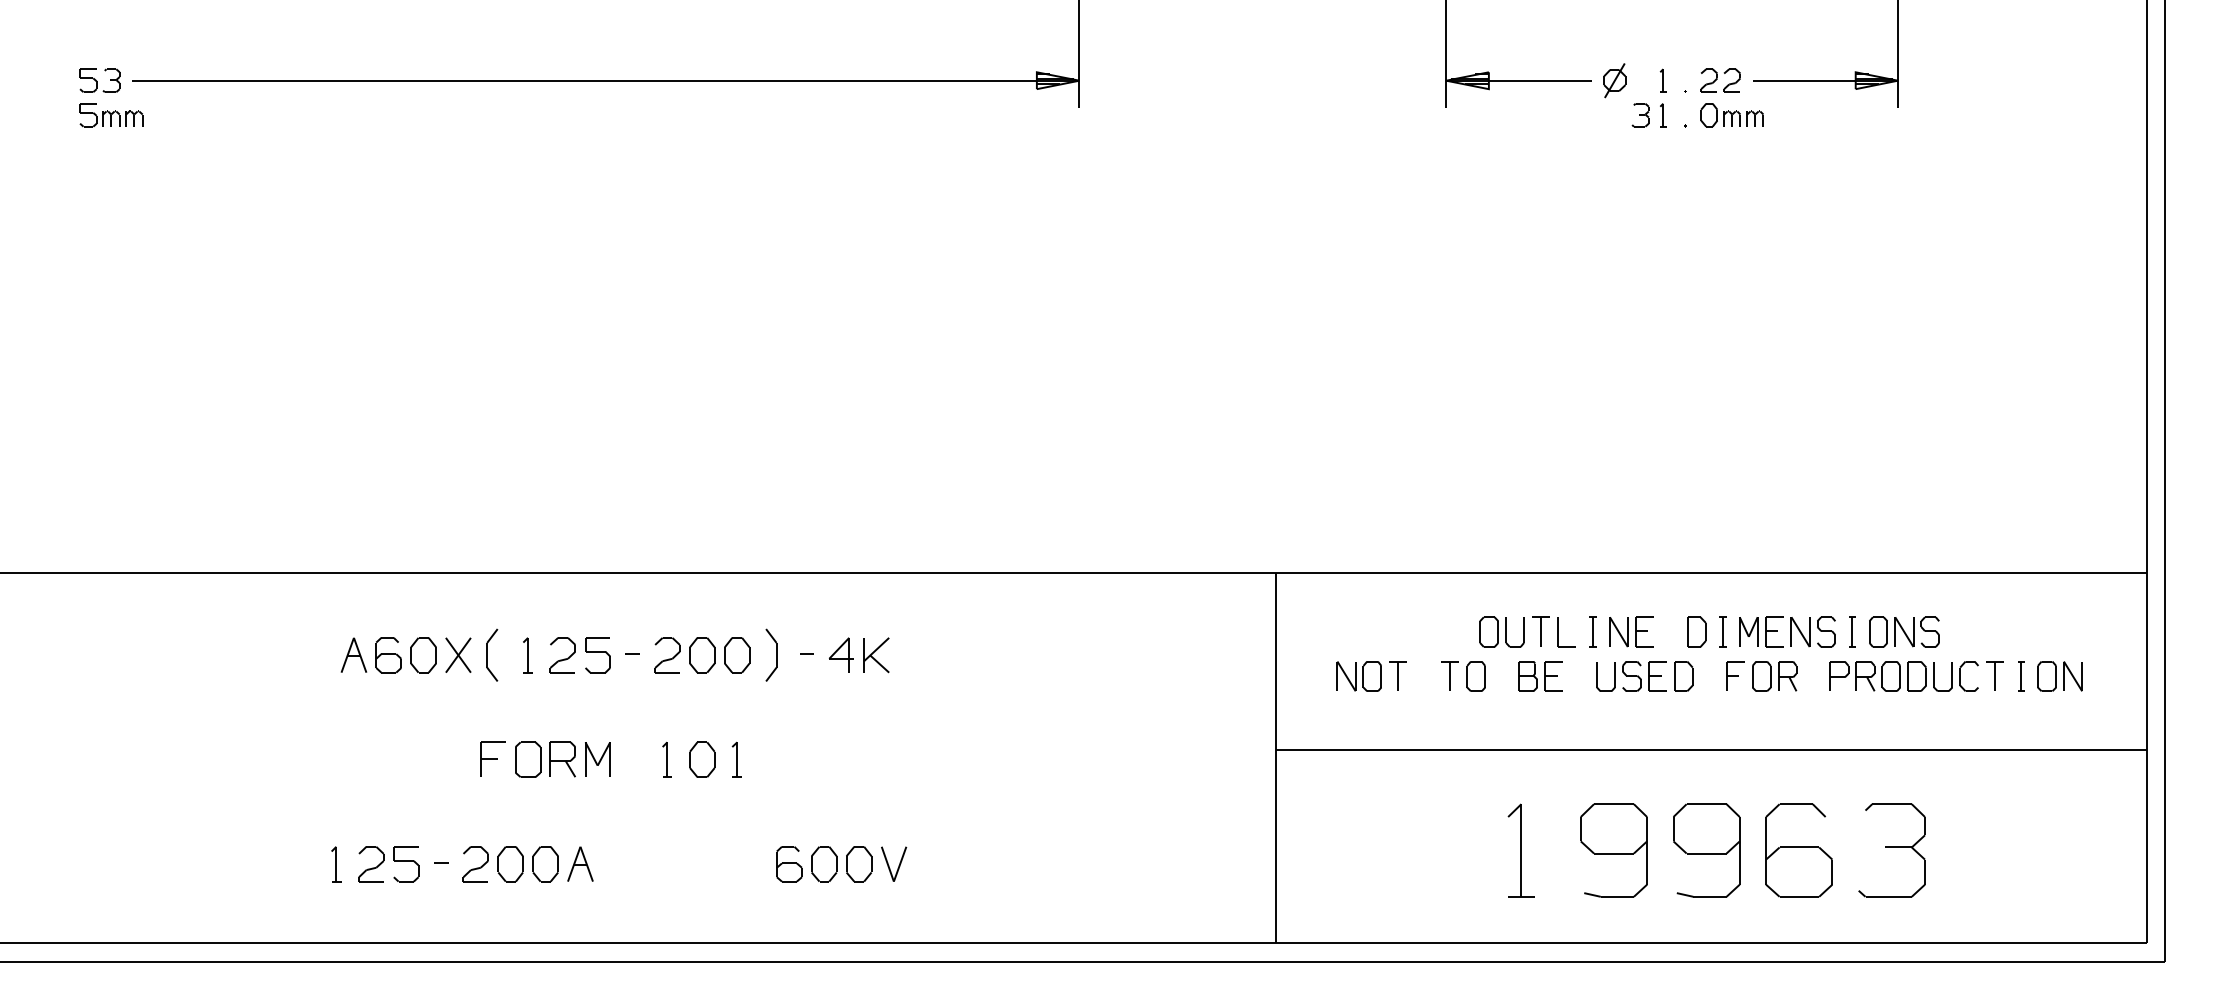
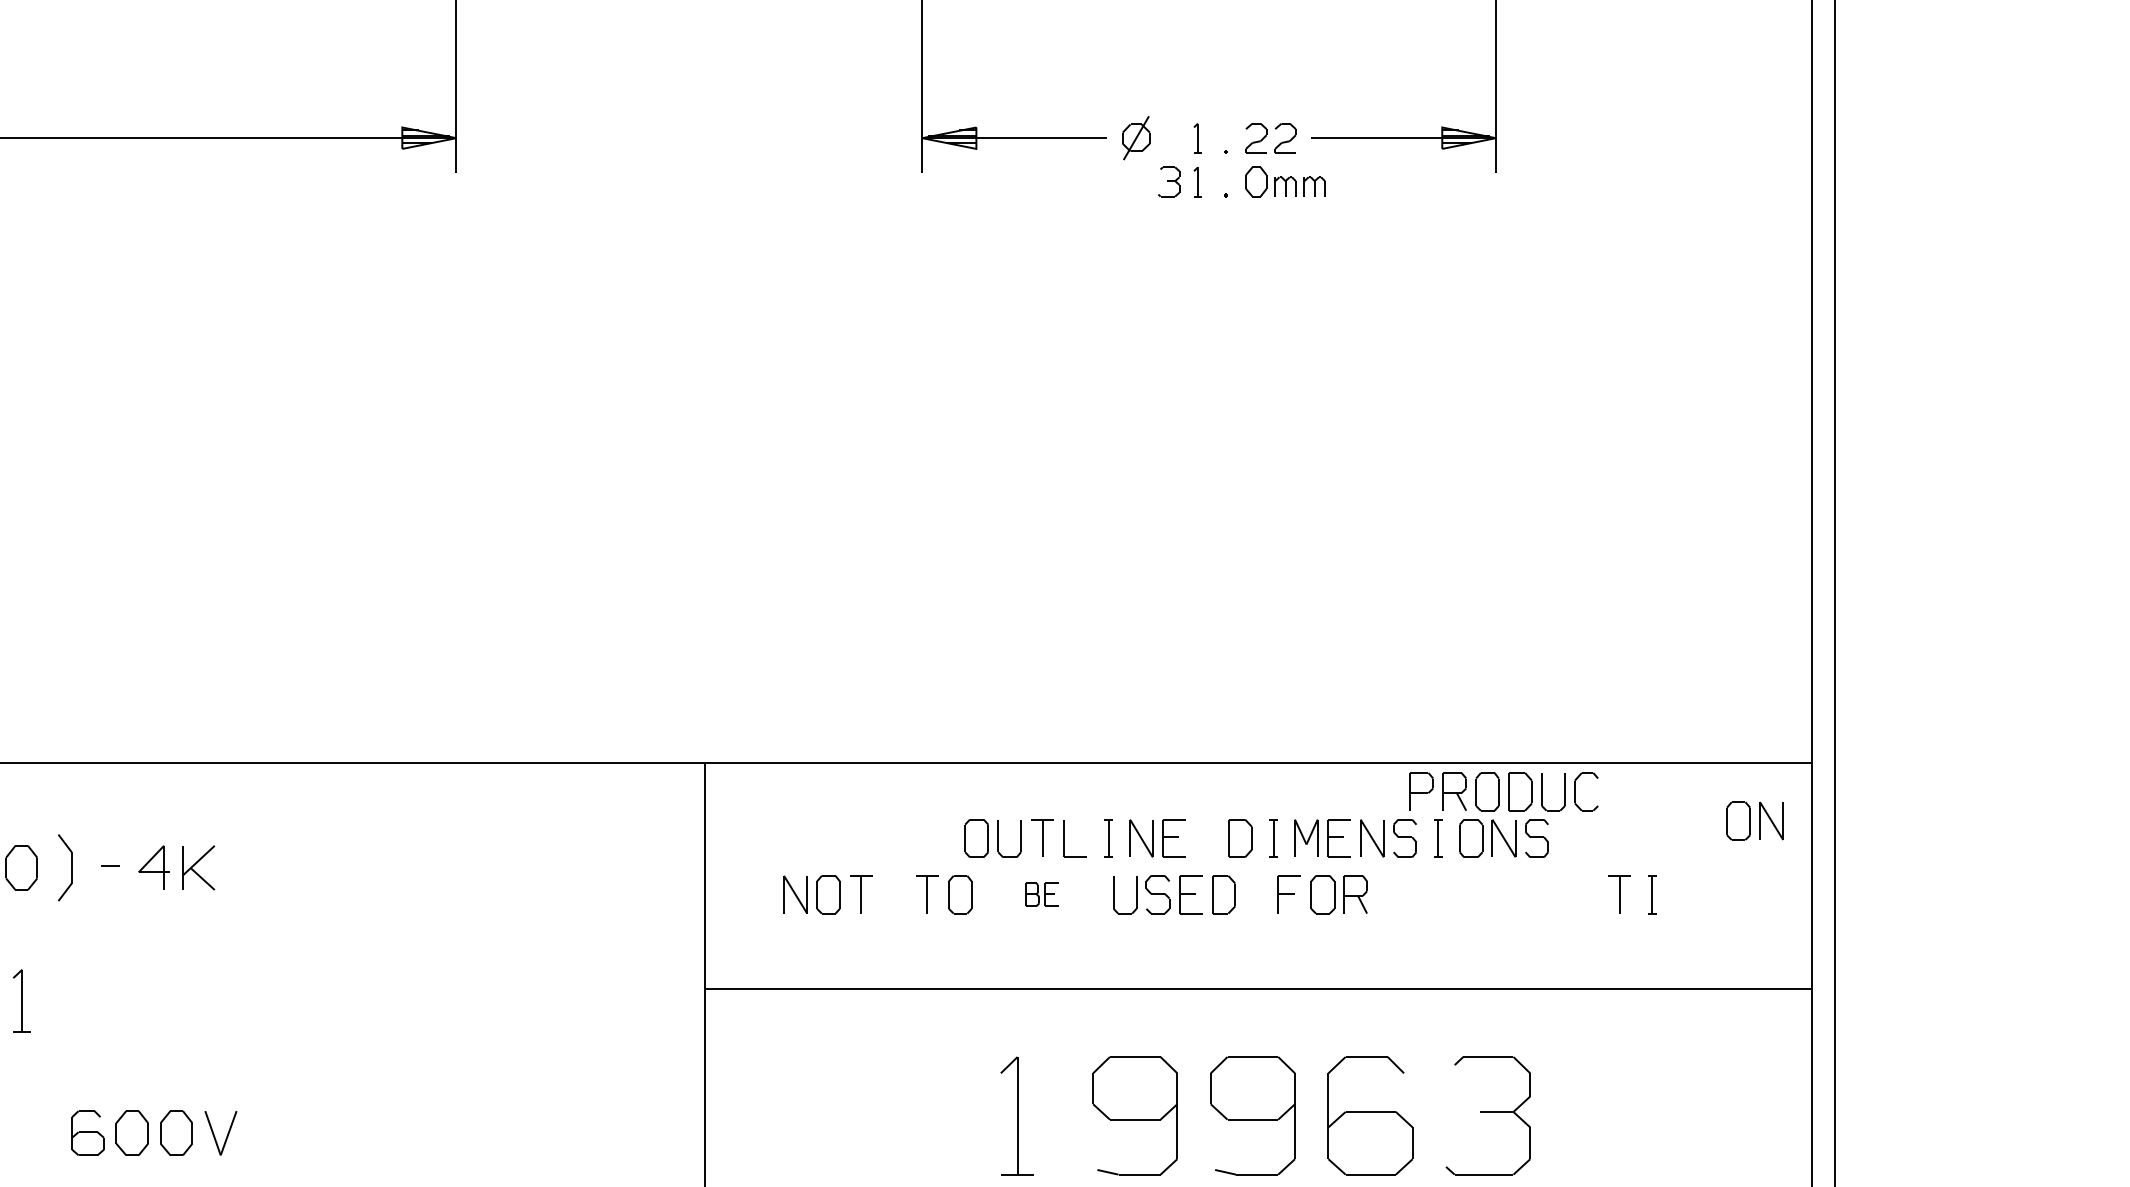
part: (1540, 676) -> (1041, 894), size x0.6
part: (1903, 676) -> (1502, 791), moved
part: (2059, 676) -> (1754, 821), moved
part: (736, 759) -> (20, 1000), size x1.4

